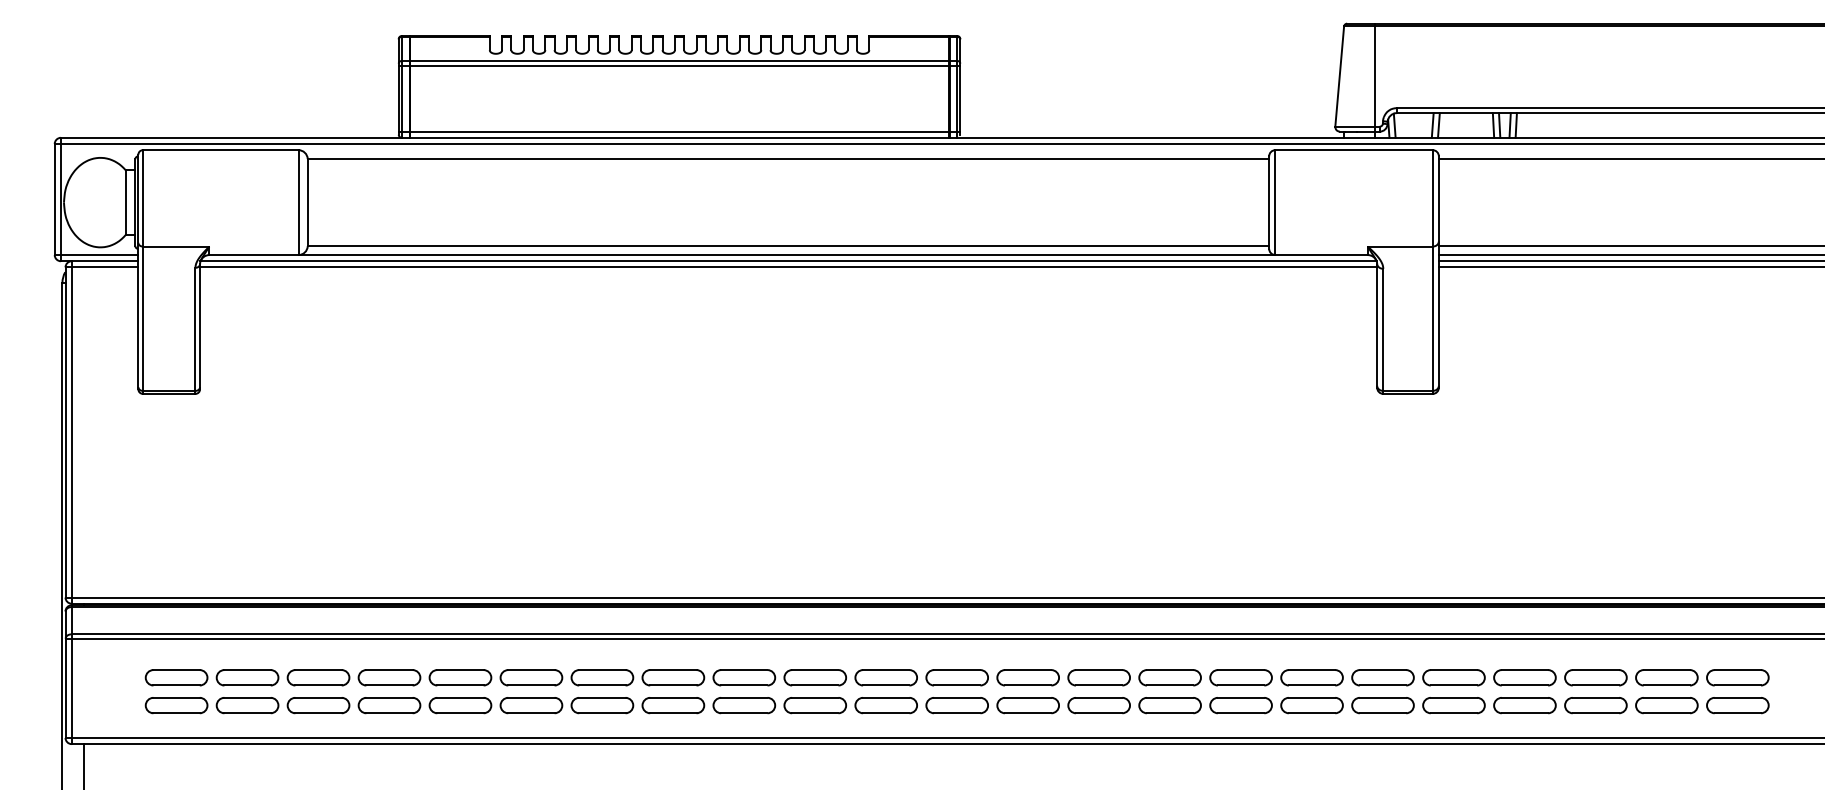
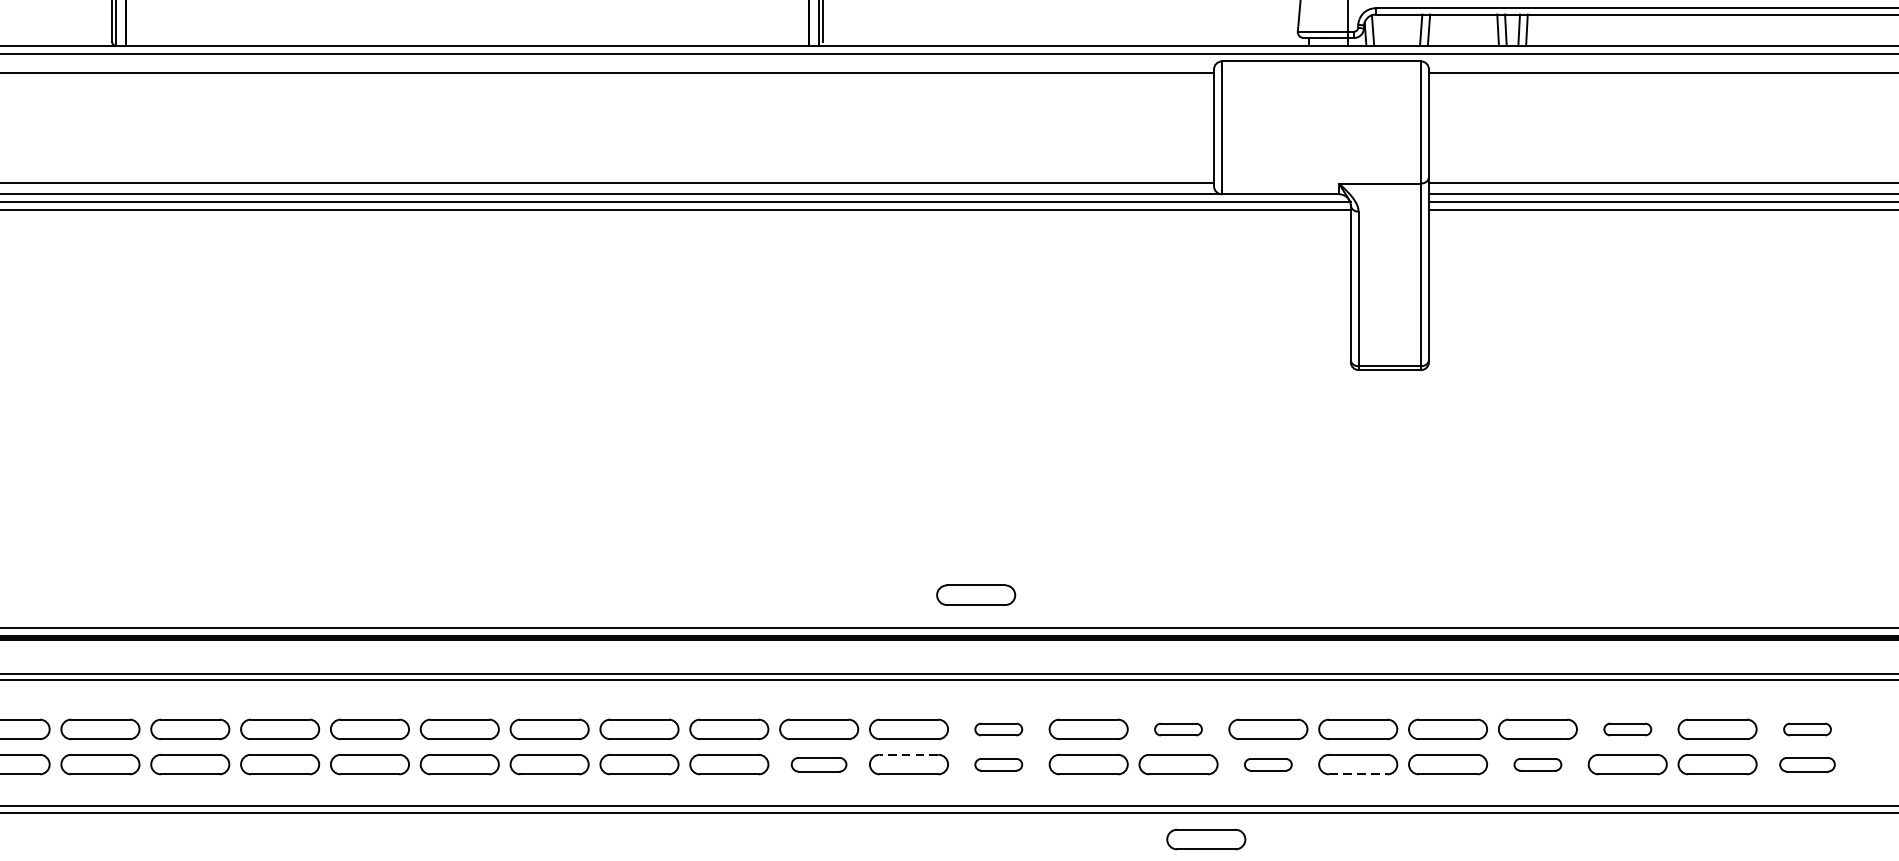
line: (679, 131) -> (467, 37), removed
part: (1080, 571) -> (975, 594), added
part: (1098, 677) -> (998, 729), size x0.6
part: (1240, 677) -> (1177, 729), size x0.6
part: (1595, 677) -> (1627, 729), size x0.6
part: (1737, 677) -> (1806, 729), size x0.6
line: (1027, 697) -> (908, 754), solid -> dashed
part: (956, 705) -> (818, 764), size x0.7
part: (1098, 705) -> (998, 764), size x0.6
part: (1311, 705) -> (1267, 764), size x0.6
part: (1524, 705) -> (1537, 764), size x0.6
part: (1737, 705) -> (1806, 764), size x0.7
line: (1383, 713) -> (1358, 774), solid -> dashed
part: (1262, 764) -> (1205, 839), added

